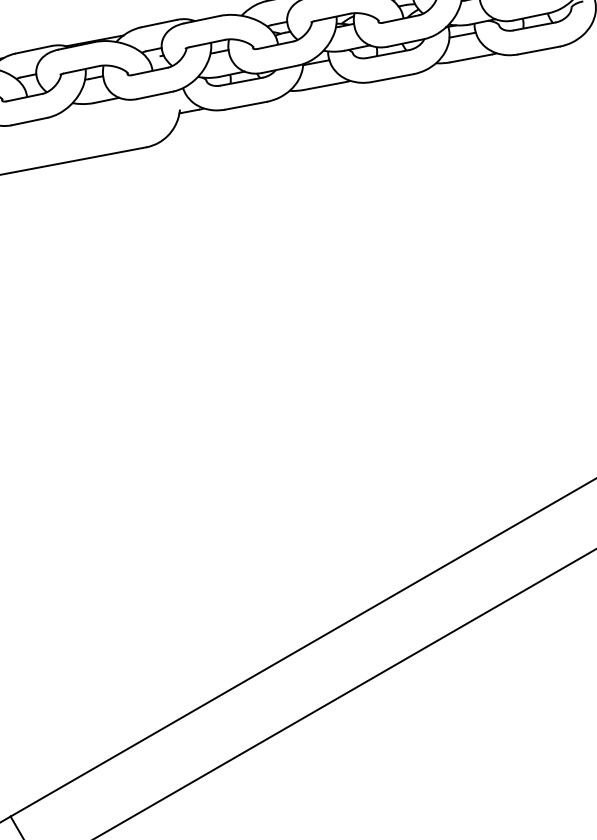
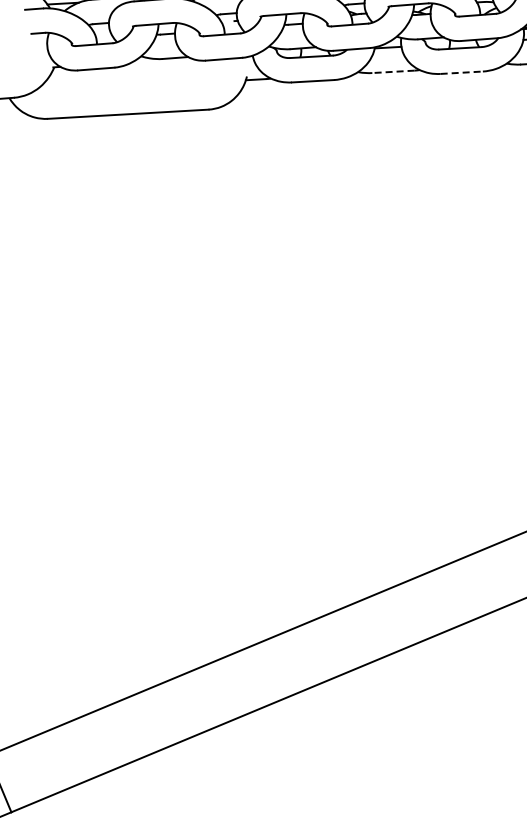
line: (393, 78) -> (462, 73), solid -> dashed
line: (324, 86) -> (393, 72), solid -> dashed

